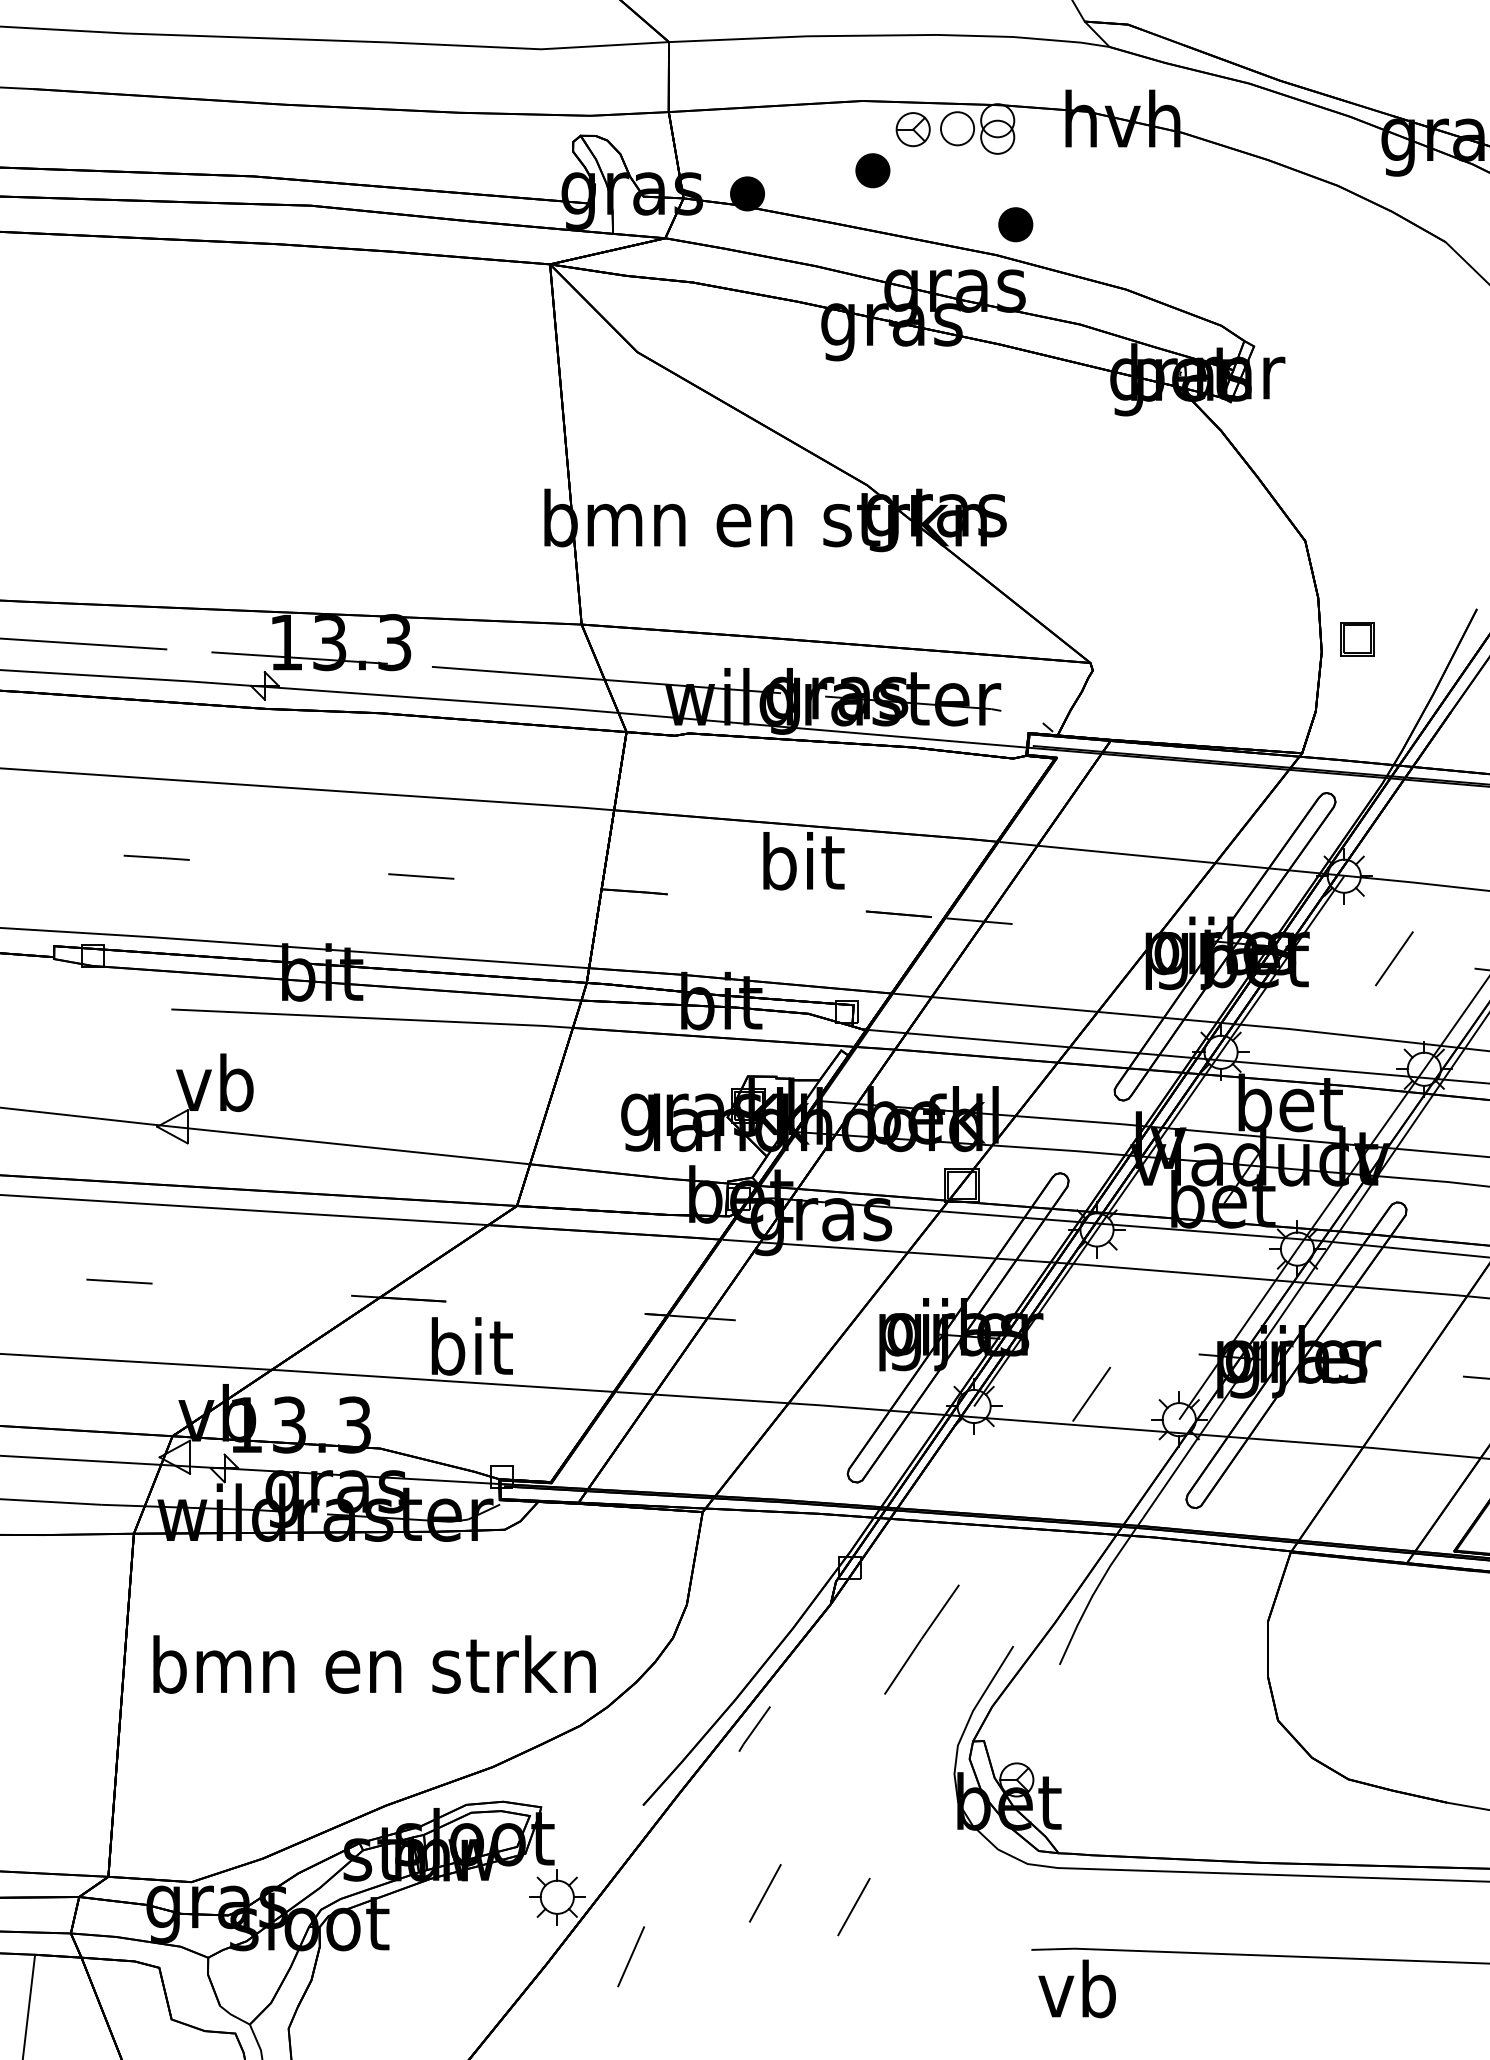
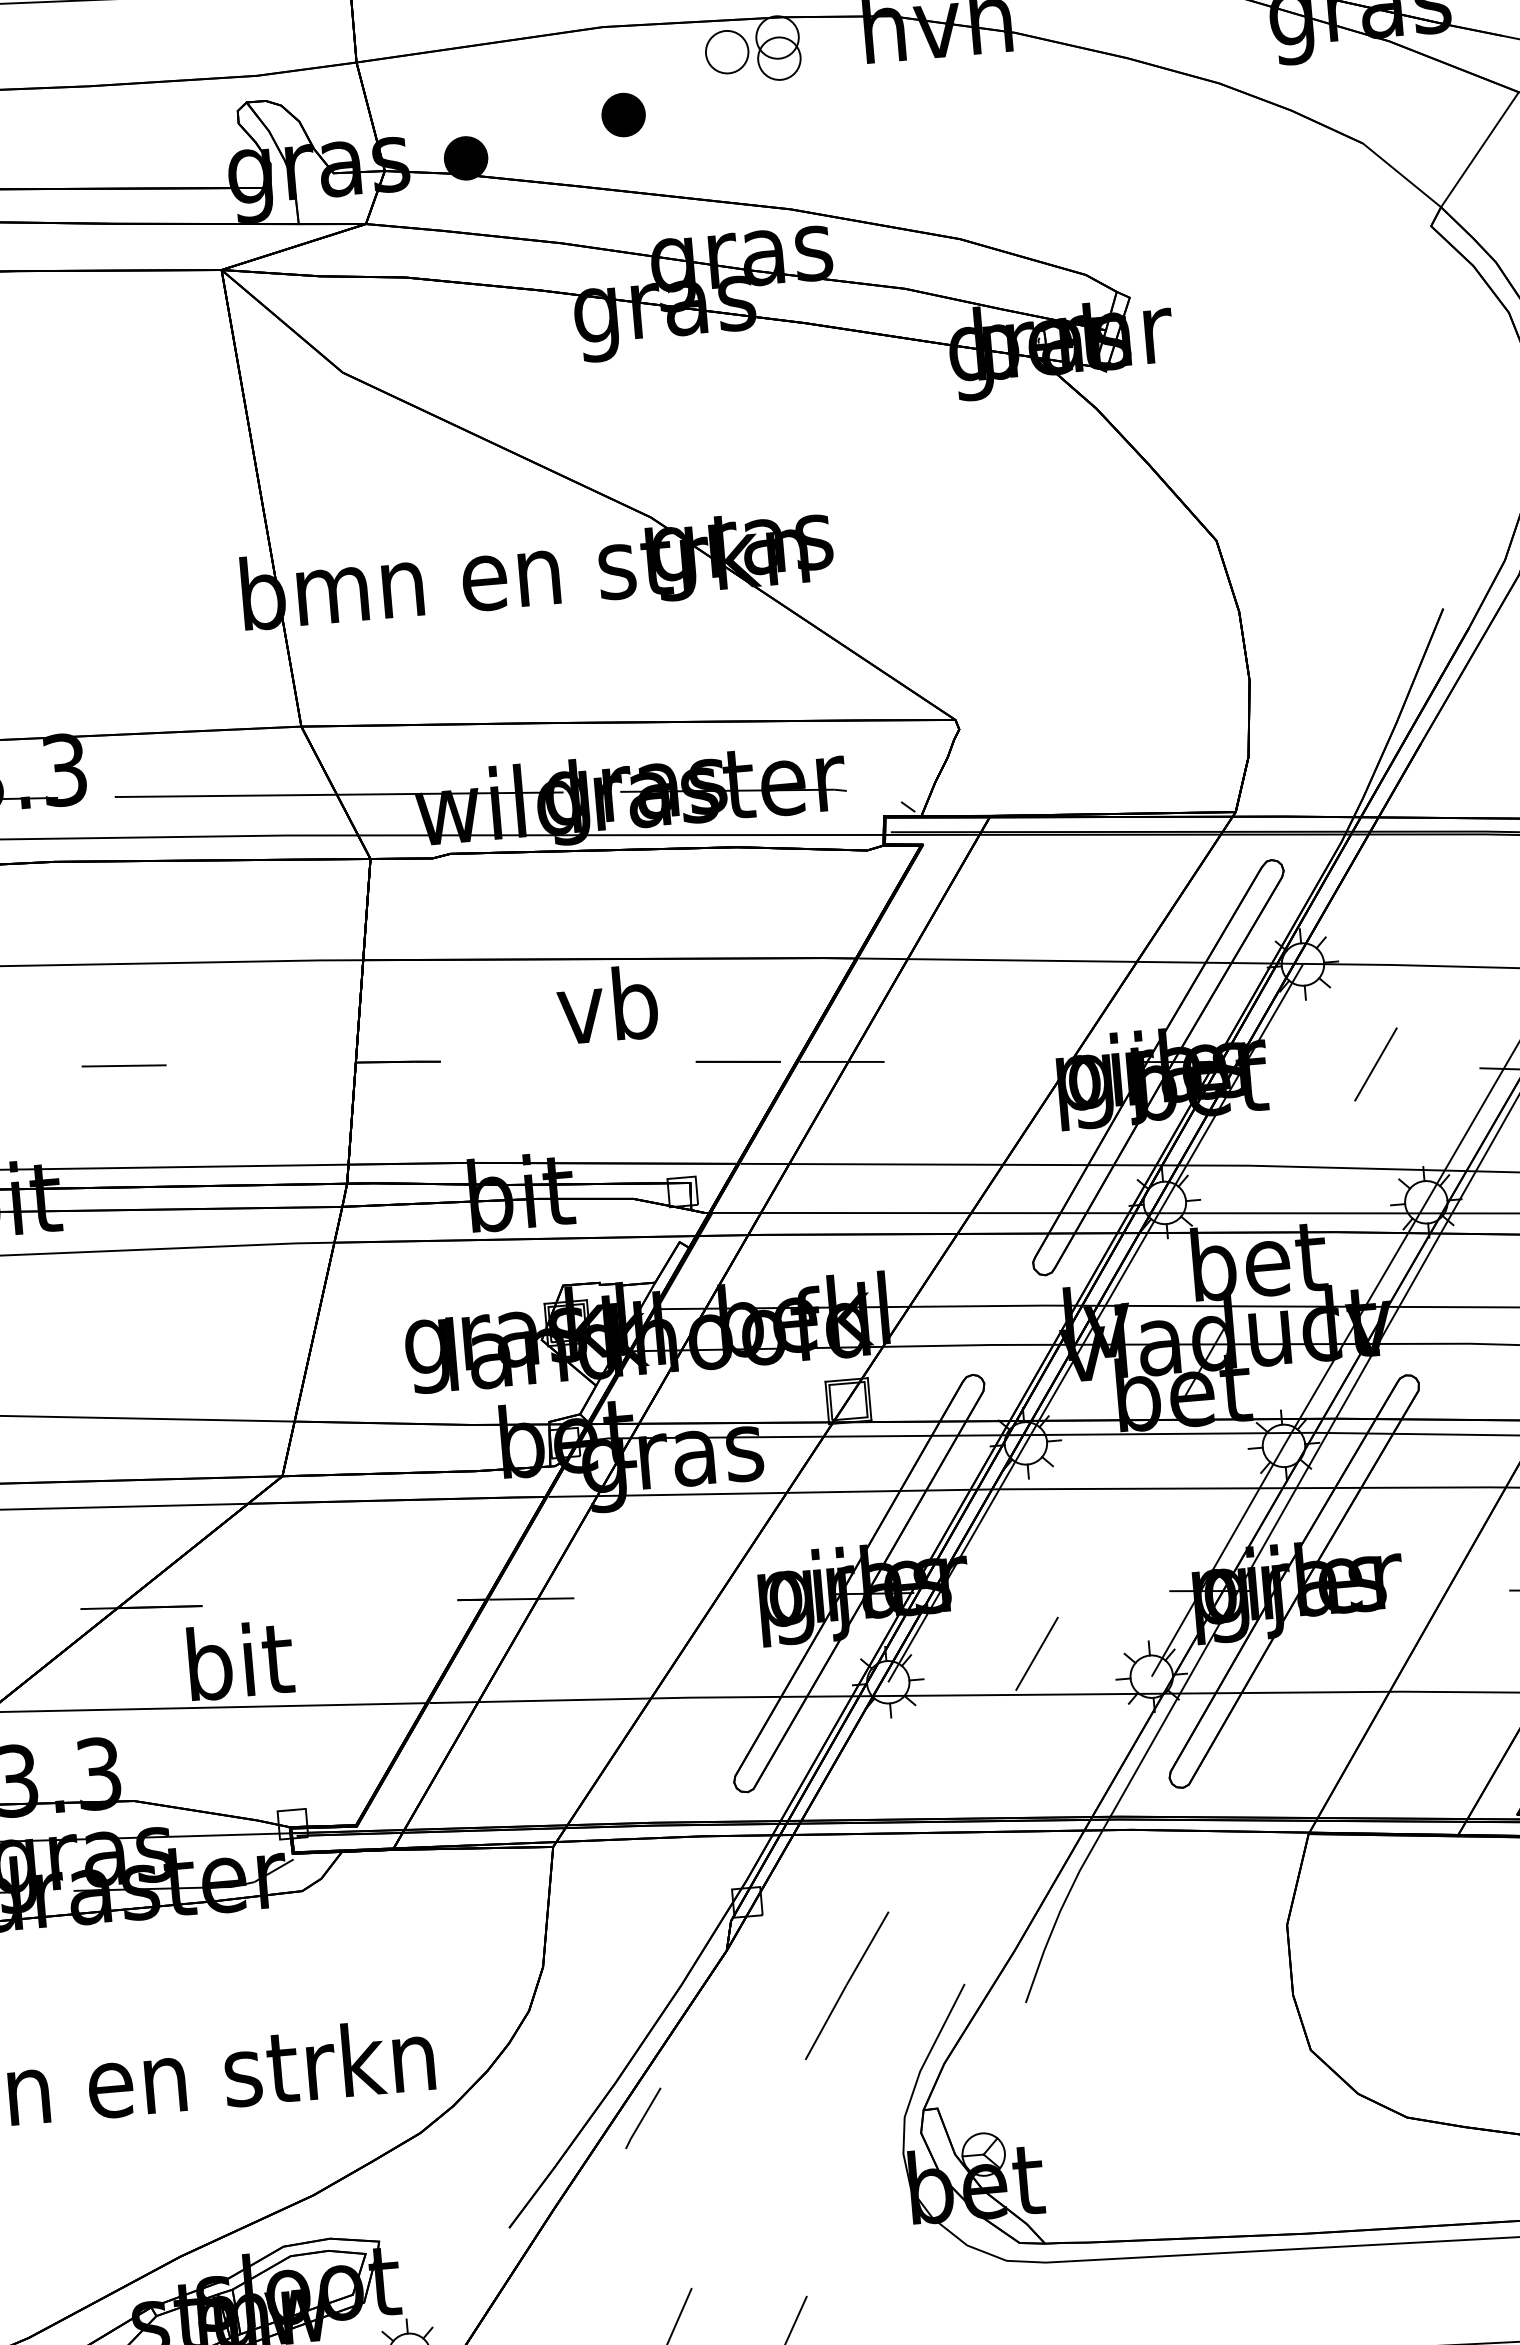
part: (912, 129) -> (669, 58), removed
part: (1015, 224) -> (811, 168), removed
part: (1357, 639) -> (1293, 660), removed
text: (803, 861) -> (610, 1004), bit -> vb

